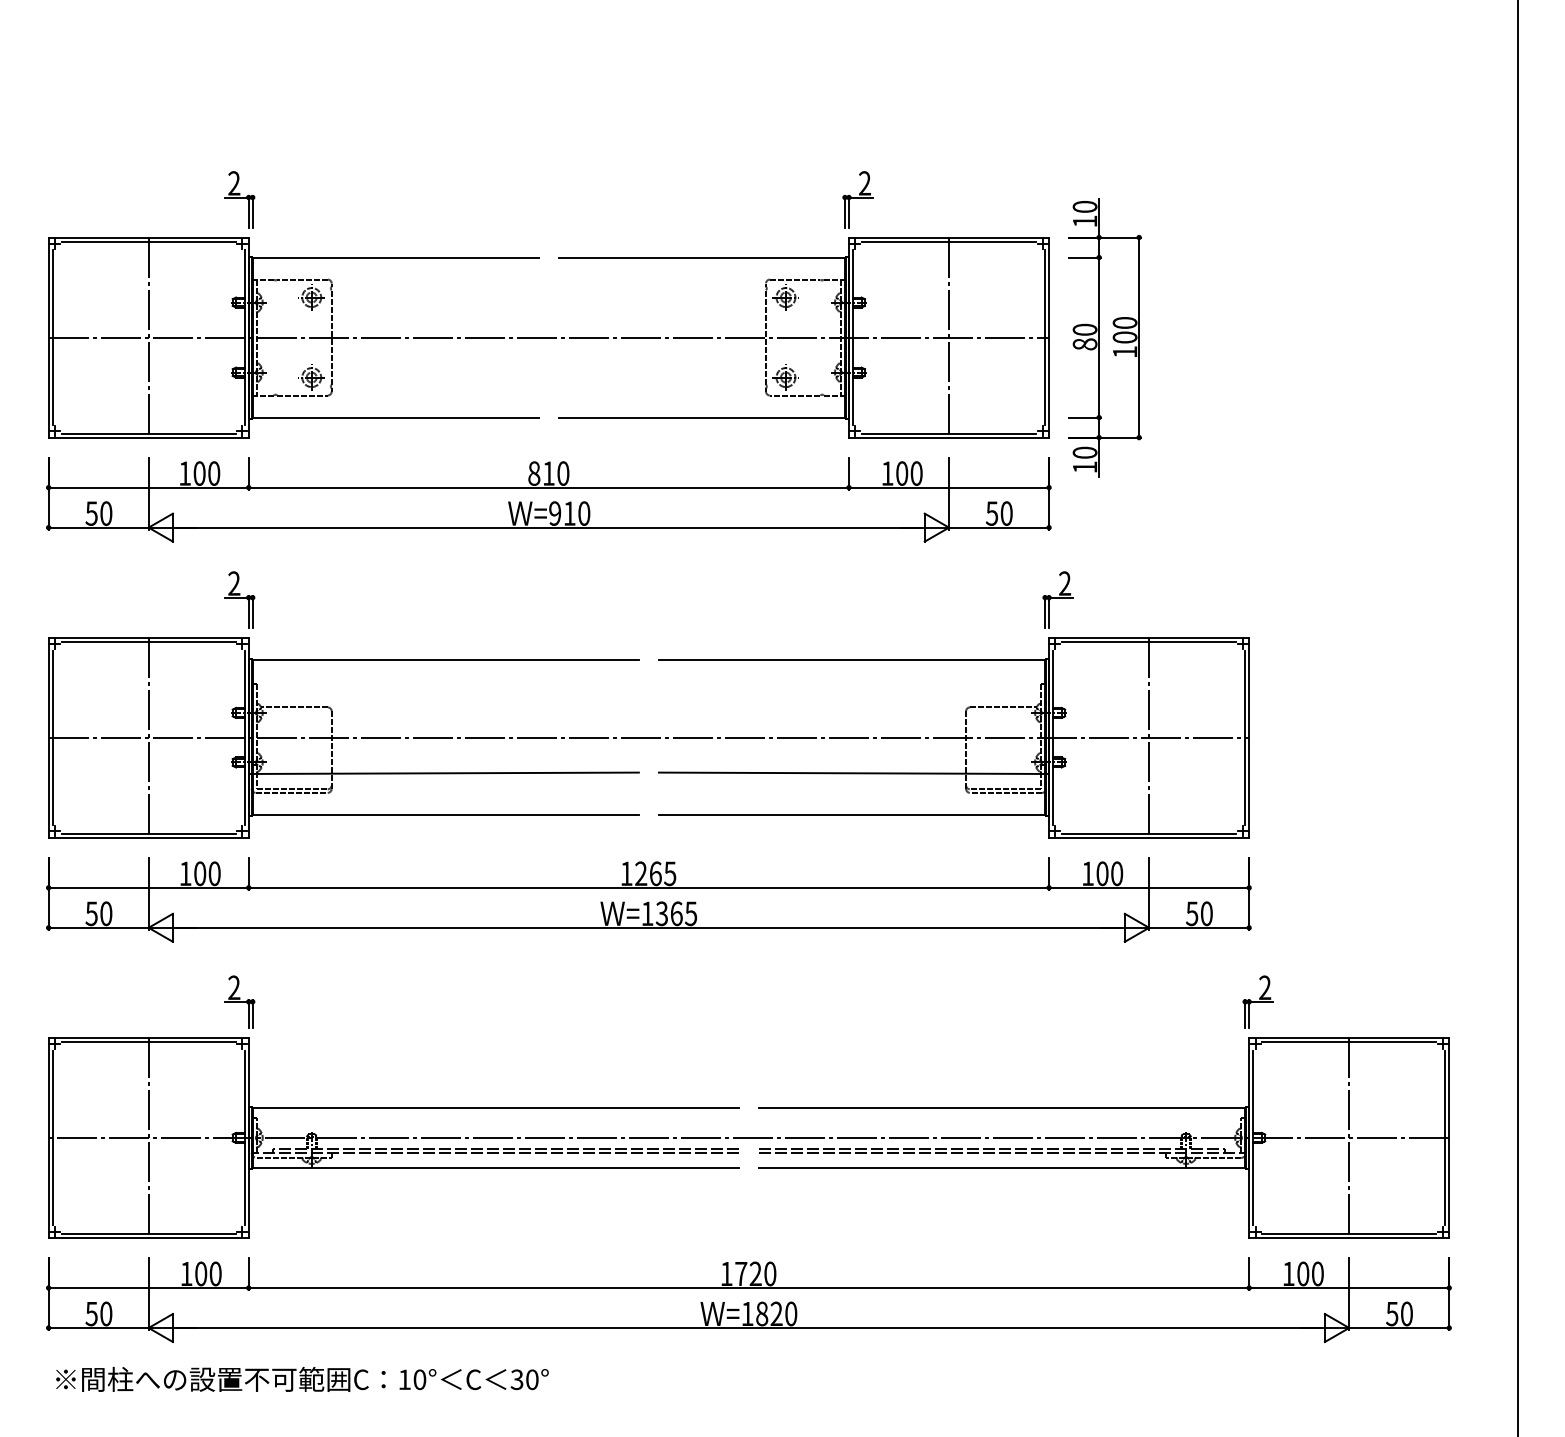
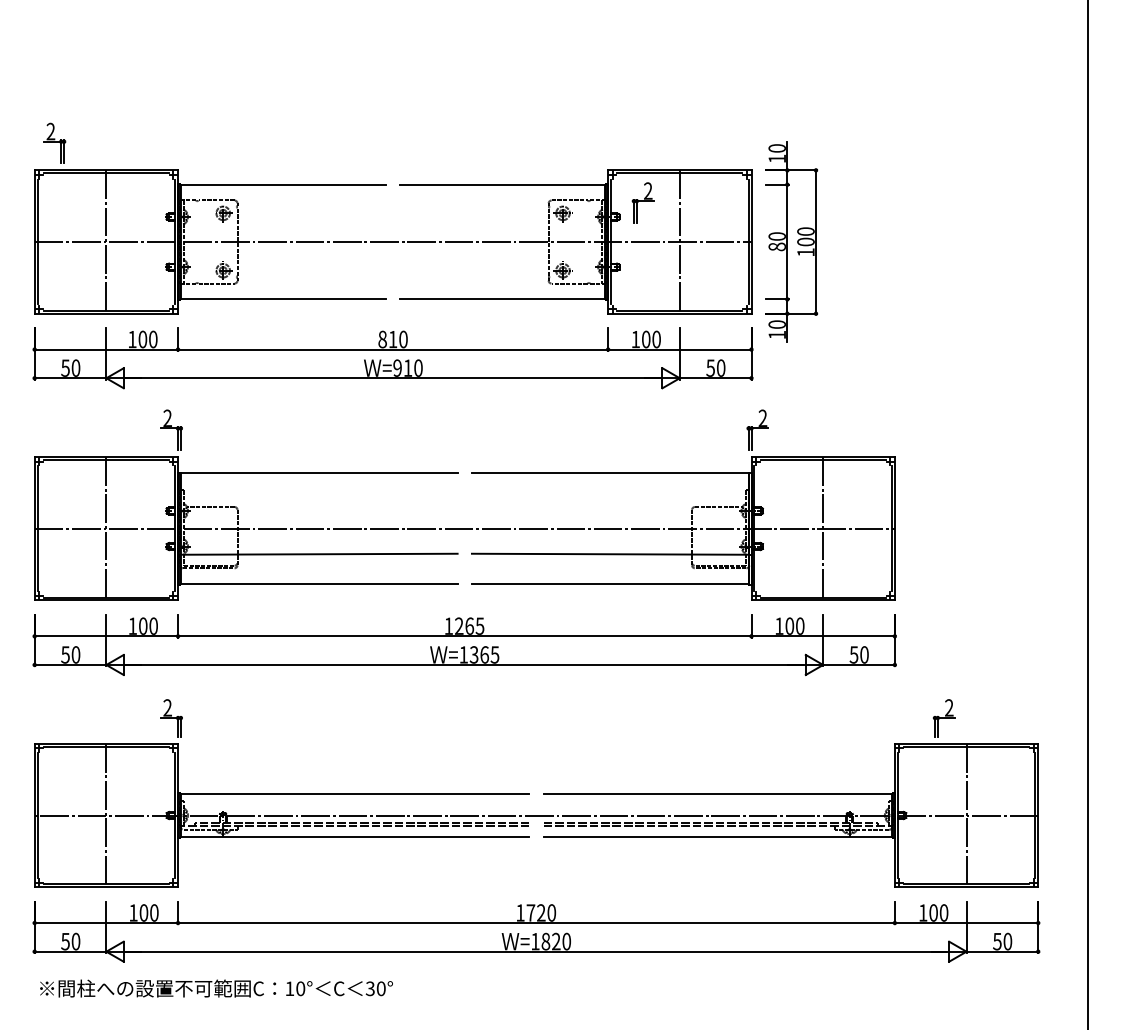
part: (239, 199) -> (54, 143), moved
part: (857, 199) -> (642, 202), moved
part: (1257, 1001) -> (943, 717), moved

